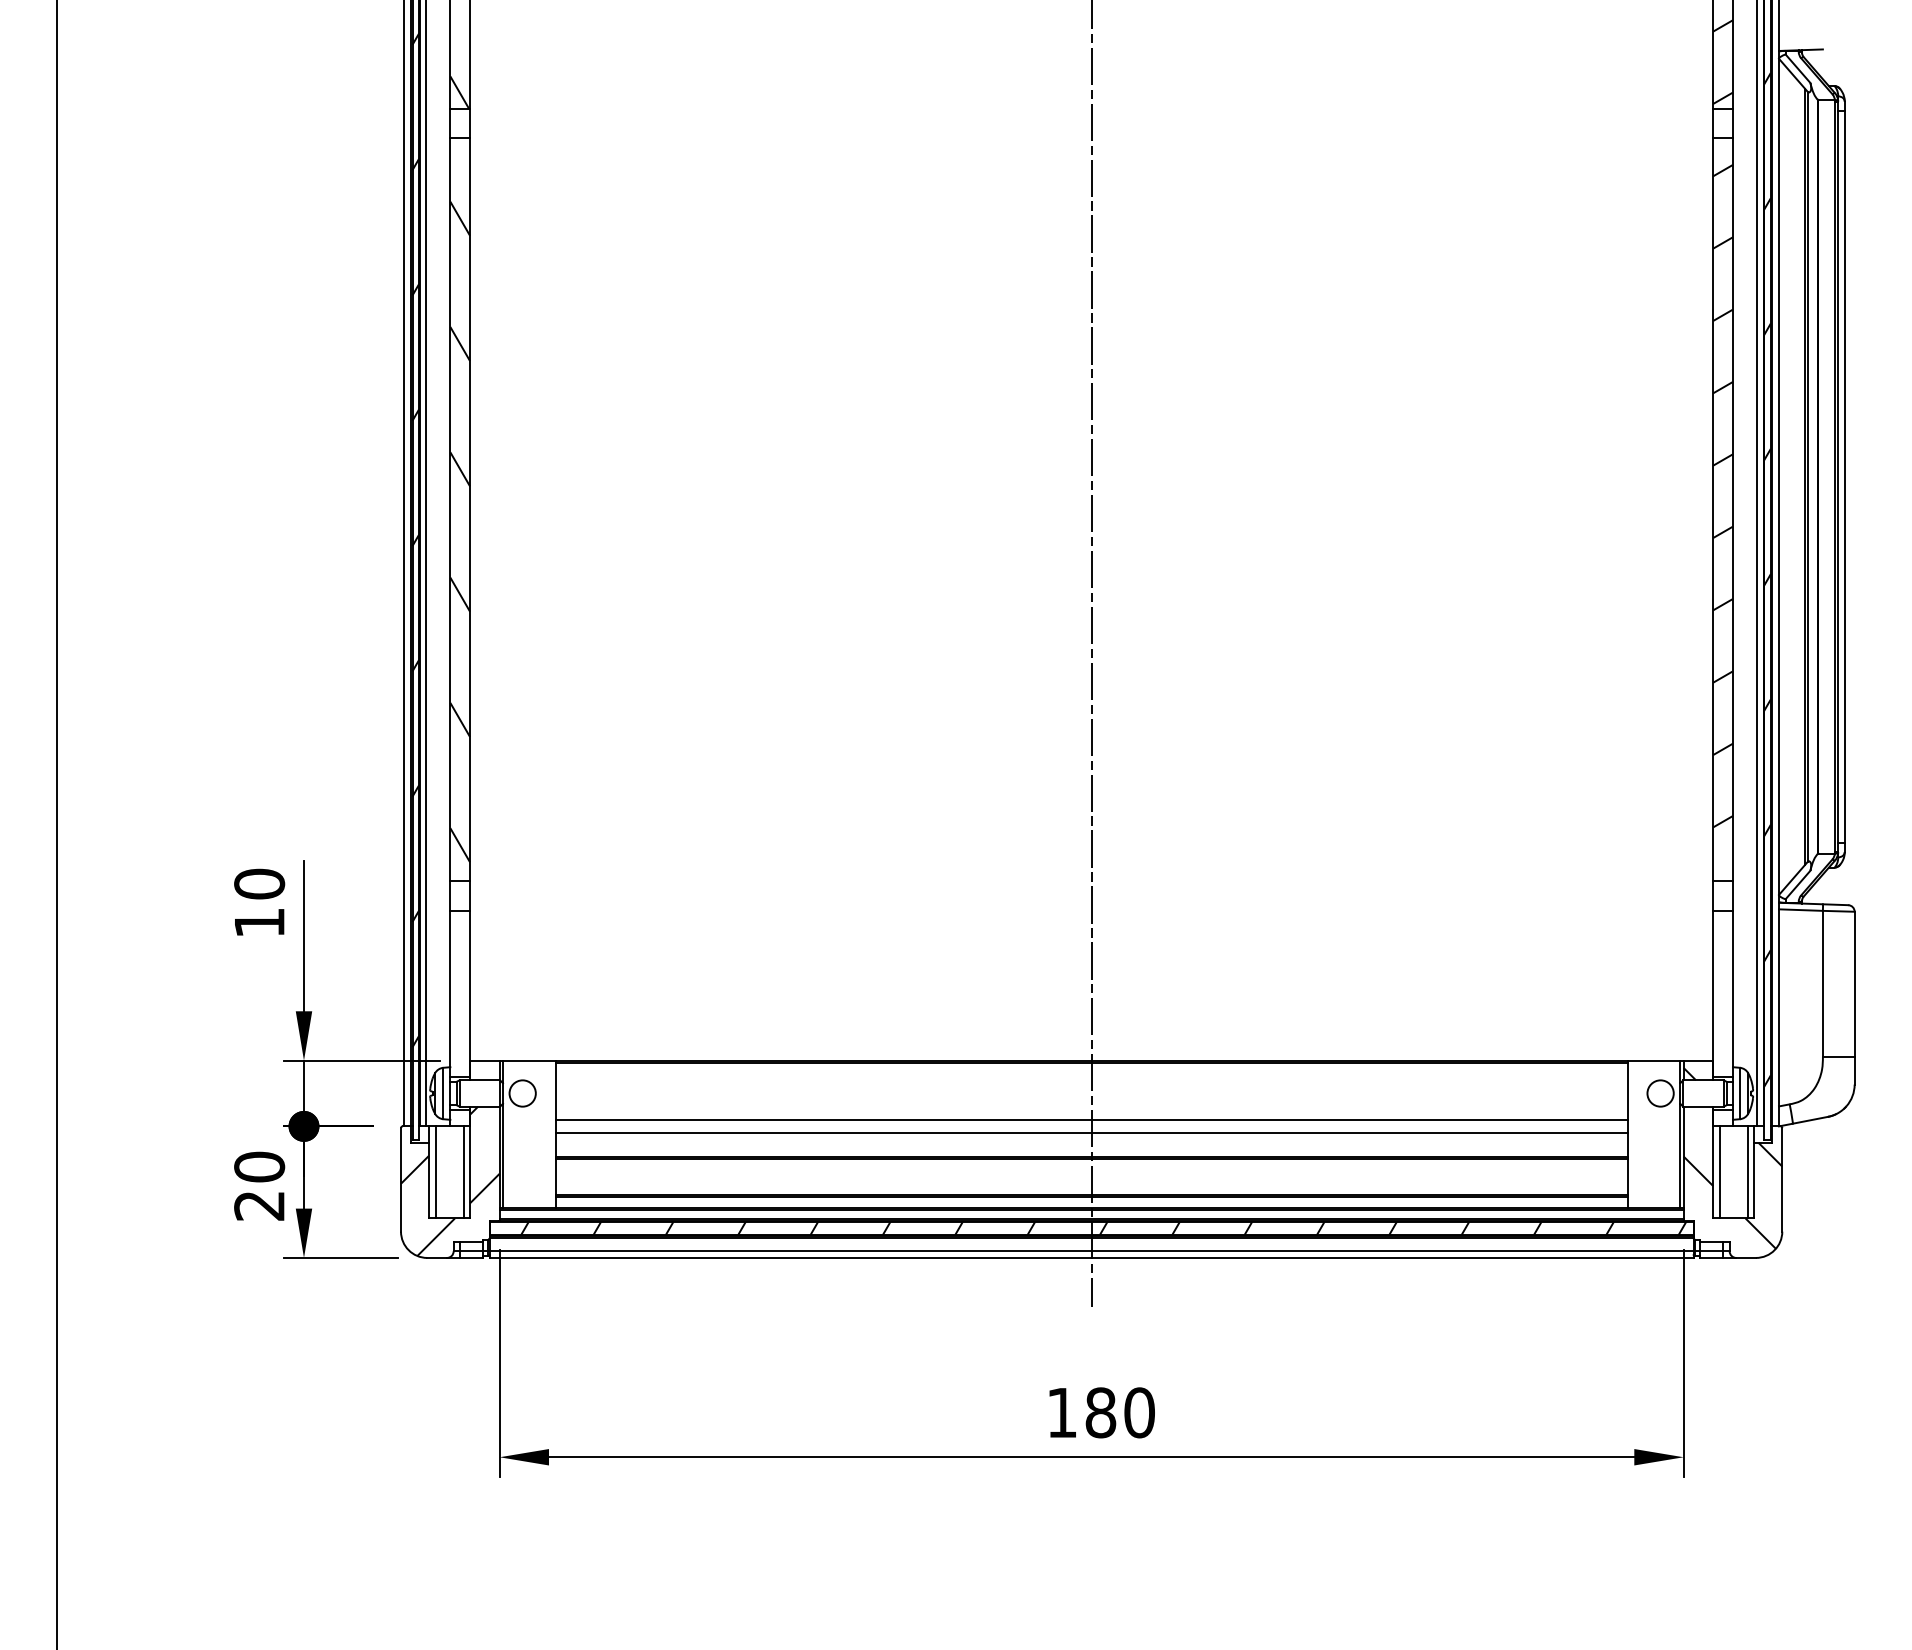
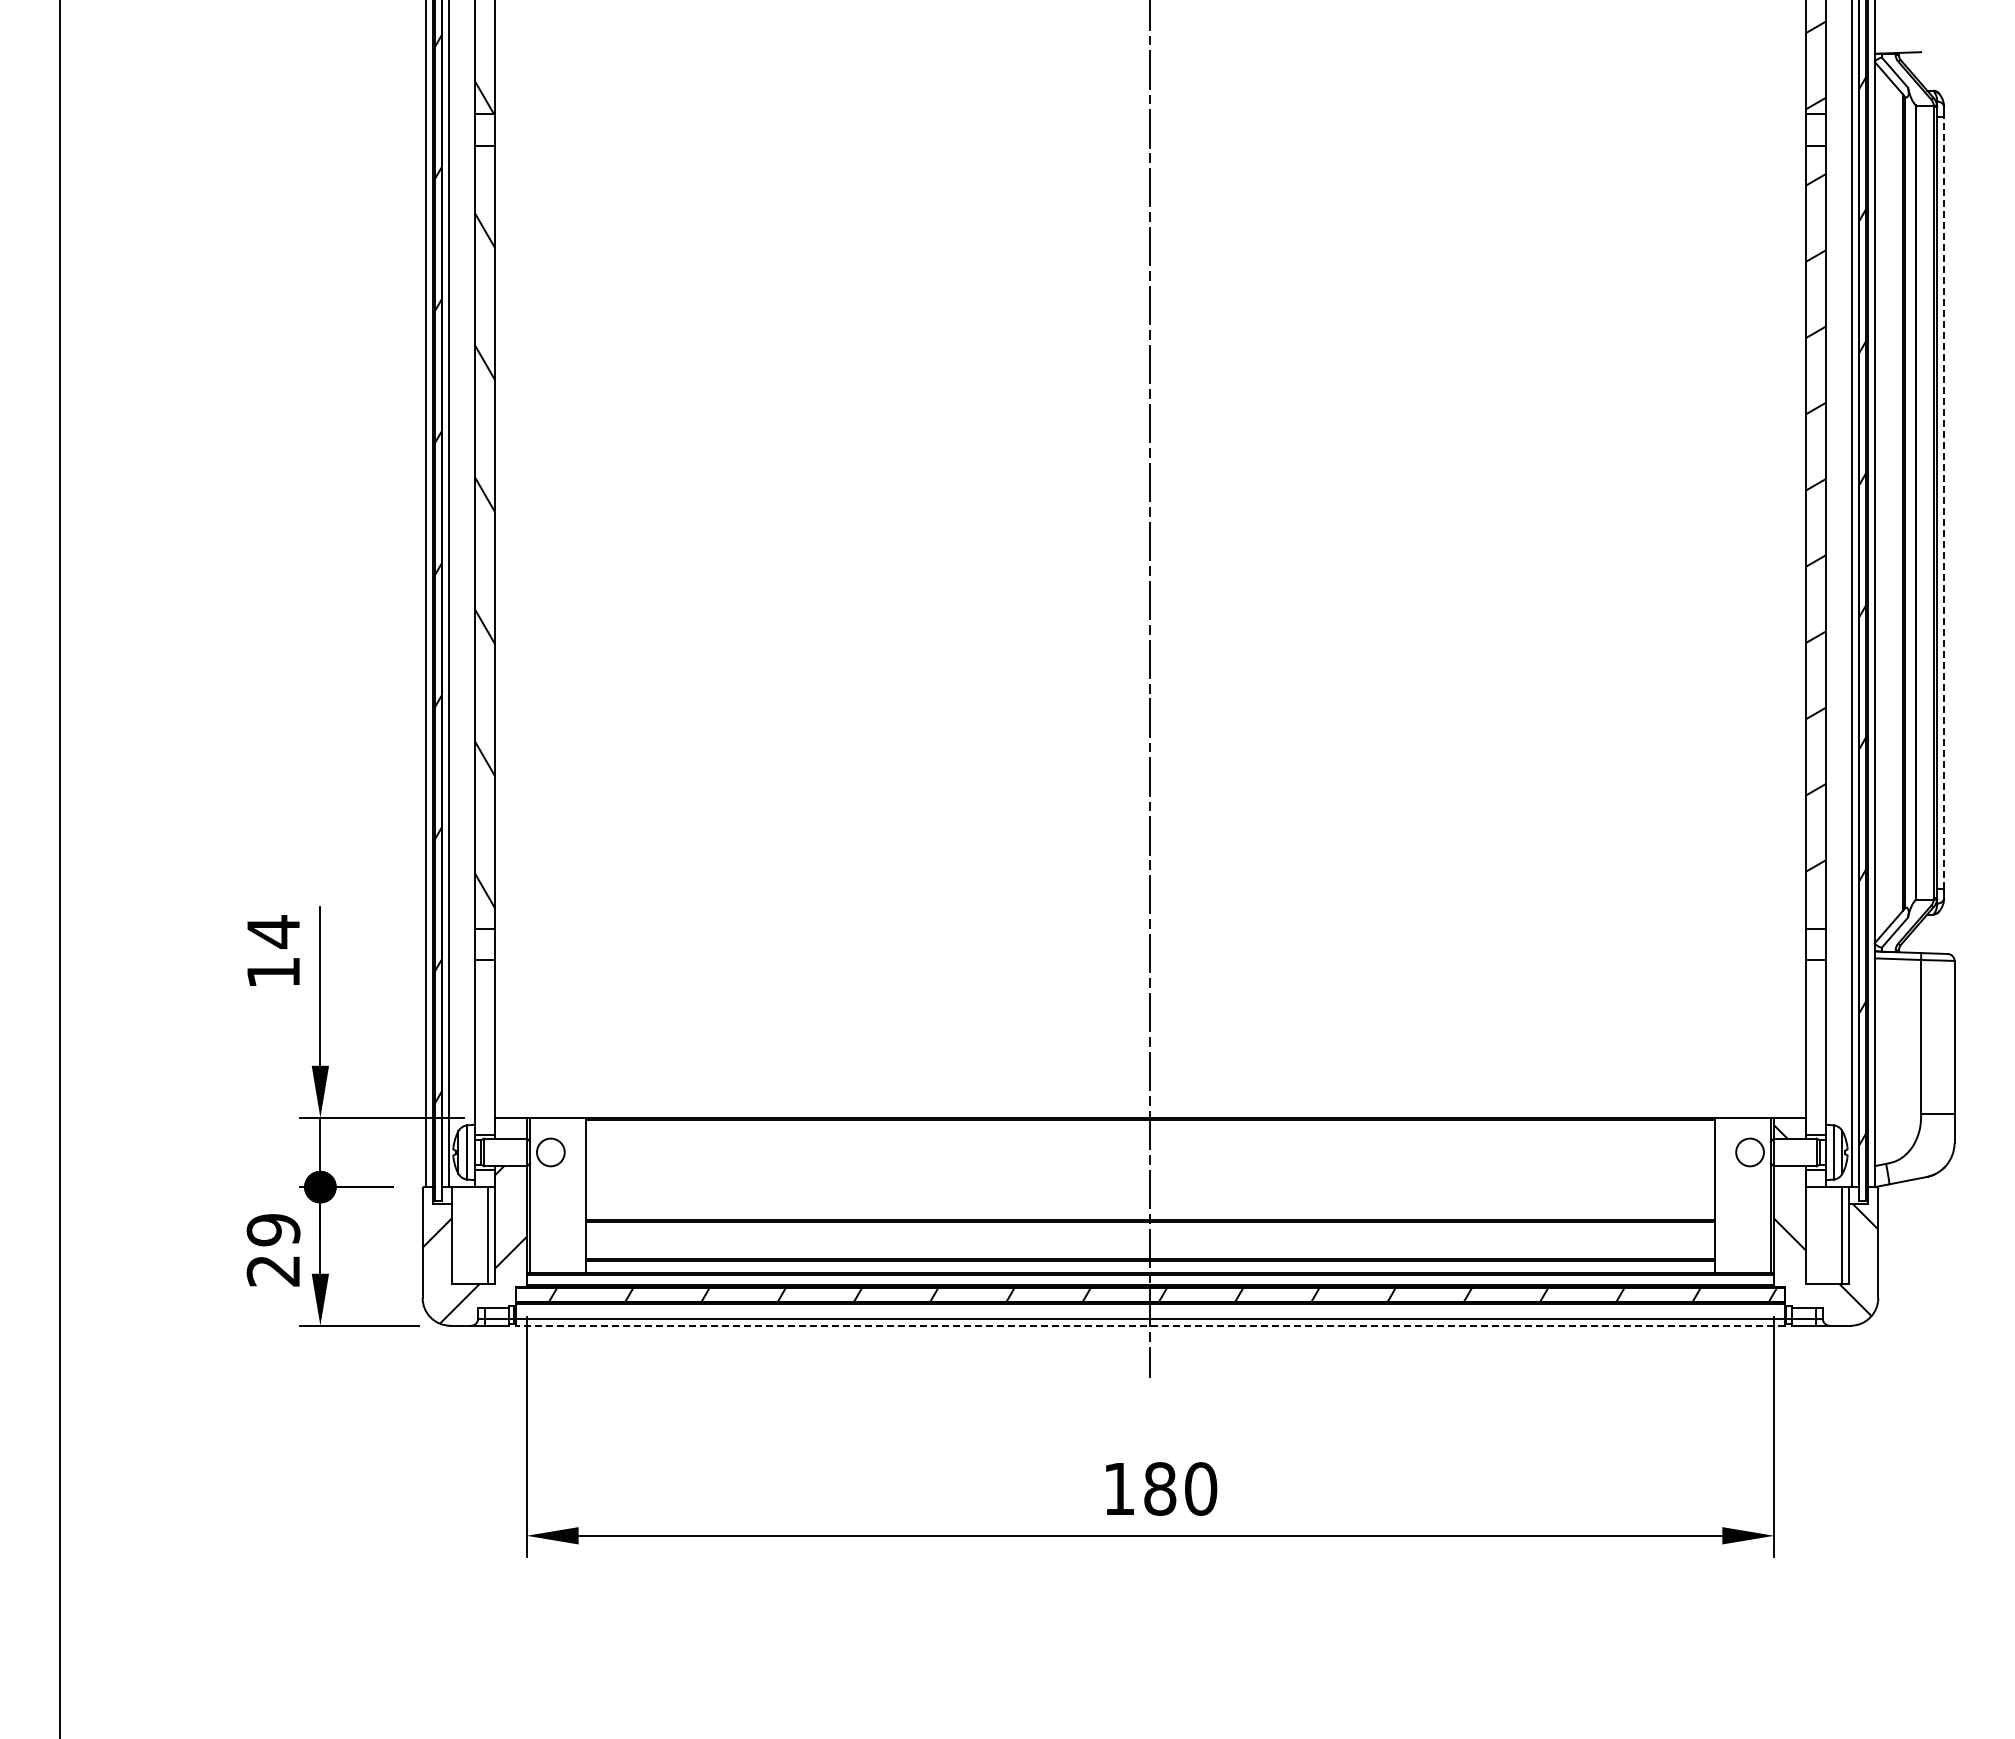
line: (1845, 476) -> (1944, 502), solid -> dashed
text: (259, 884) -> (273, 932), 10 -> 14
line: (1091, 1120) -> (1150, 1180), removed
line: (1091, 1133) -> (1150, 1194), removed
text: (259, 1166) -> (273, 1229), 20 -> 29
line: (436, 1172) -> (459, 1235), removed
line: (1719, 1172) -> (1812, 1235), removed
line: (1090, 1257) -> (1149, 1325), solid -> dashed

